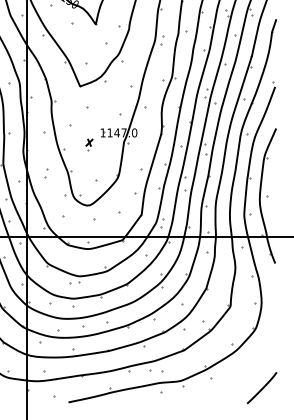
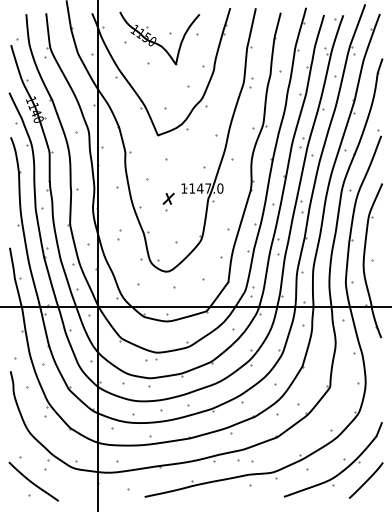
part: (89, 144) -> (168, 201), size x1.43
part: (242, 369) -> (343, 459), added

